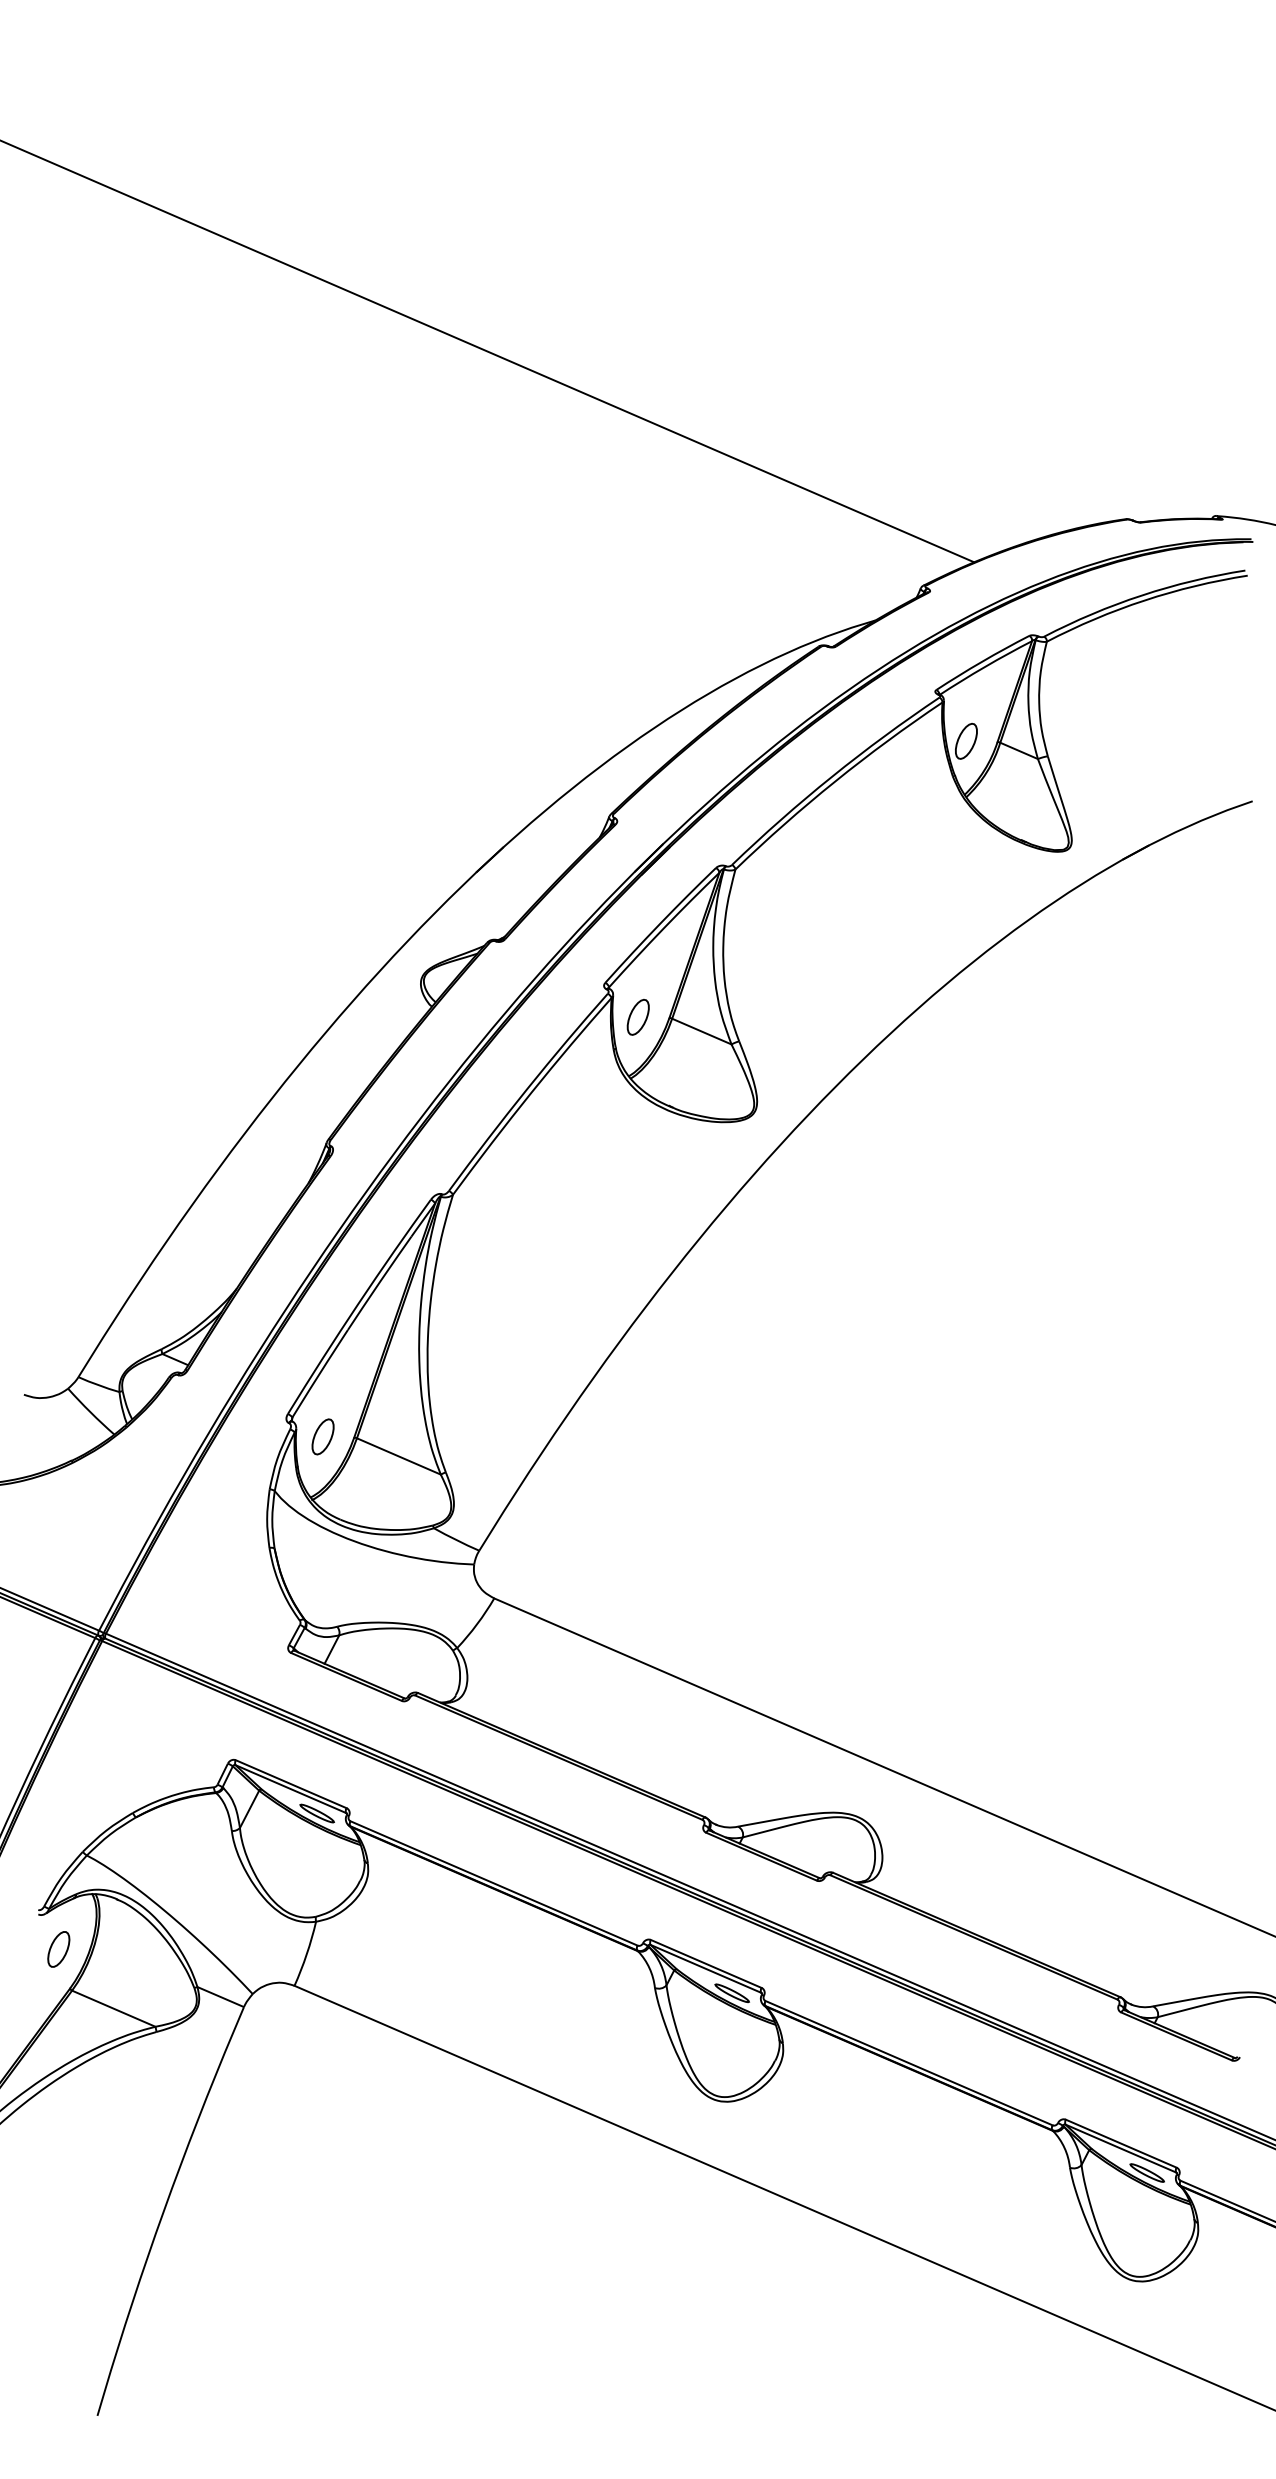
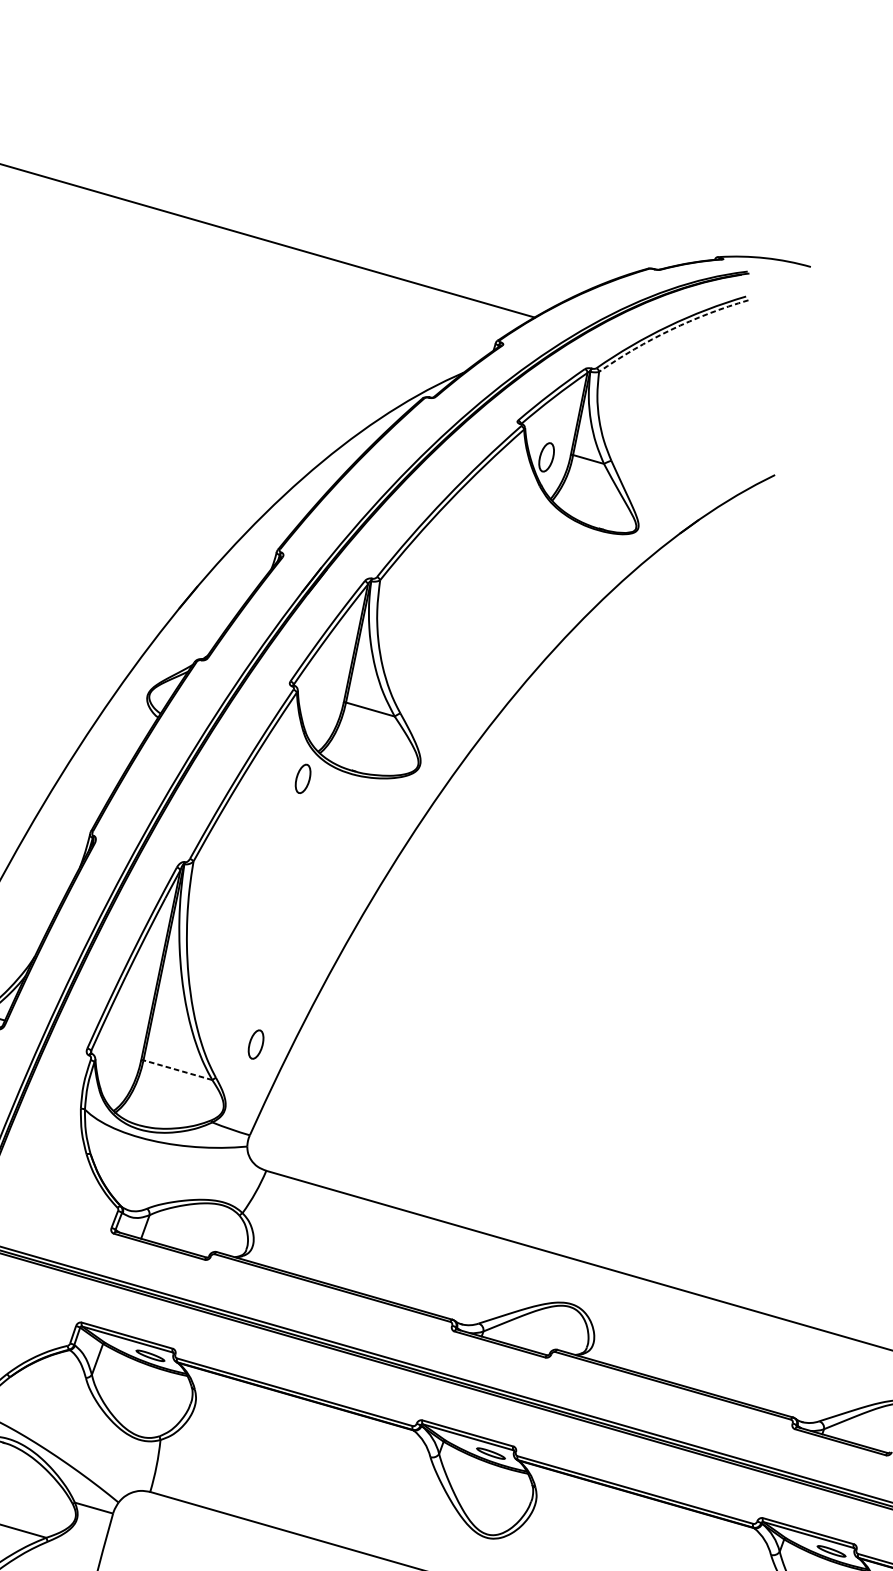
arc: (1144, 600) -> (670, 329), solid -> dashed
part: (637, 1017) -> (302, 779), moved
part: (322, 1436) -> (255, 1044), moved
line: (398, 1456) -> (177, 1070), solid -> dashed

